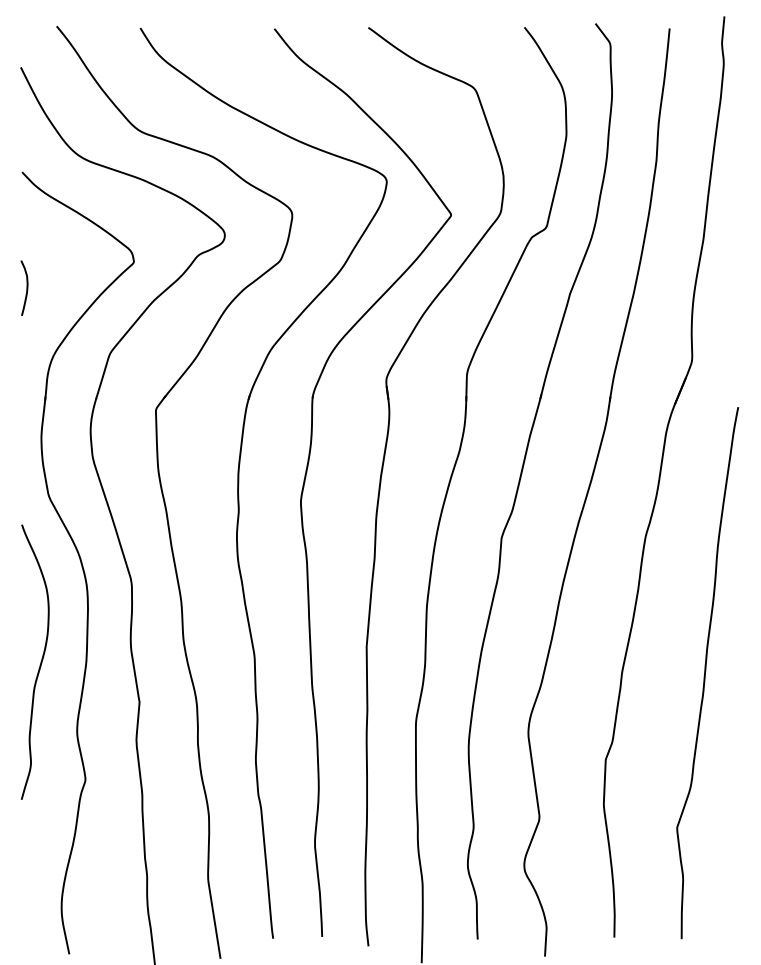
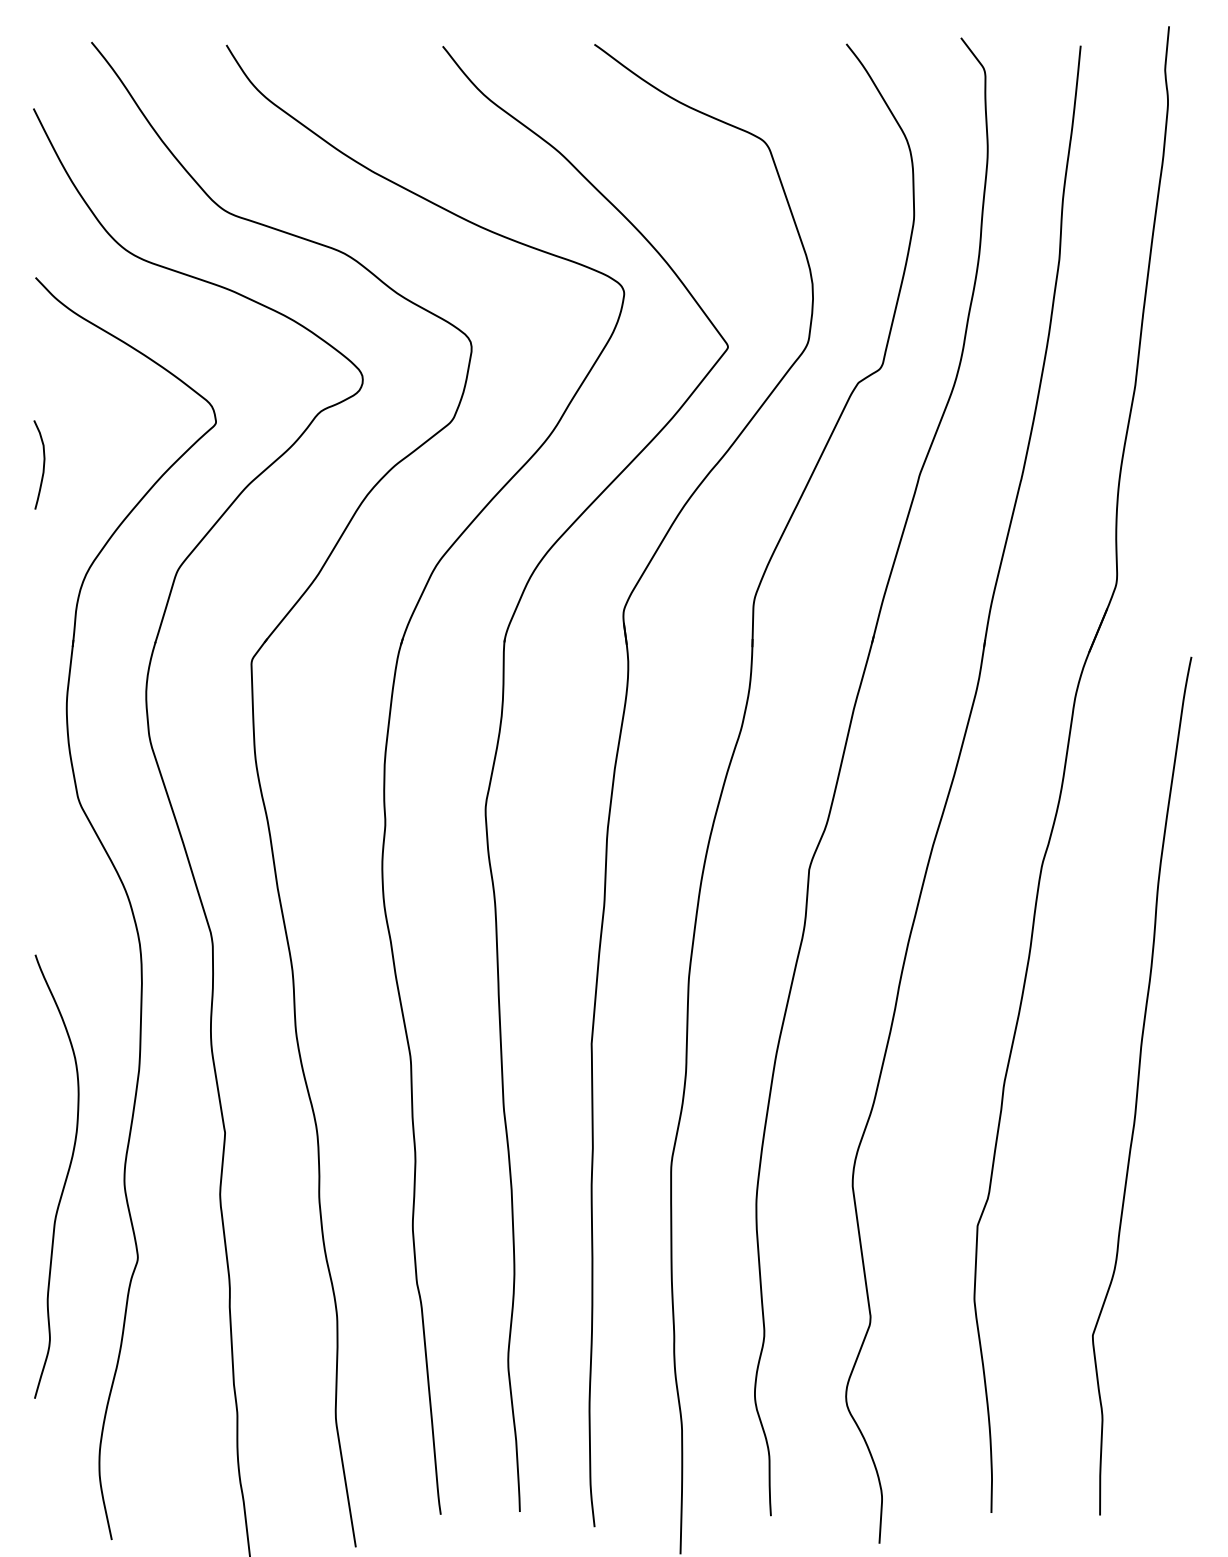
curve: (40, 661) -> (65, 1175), moved

